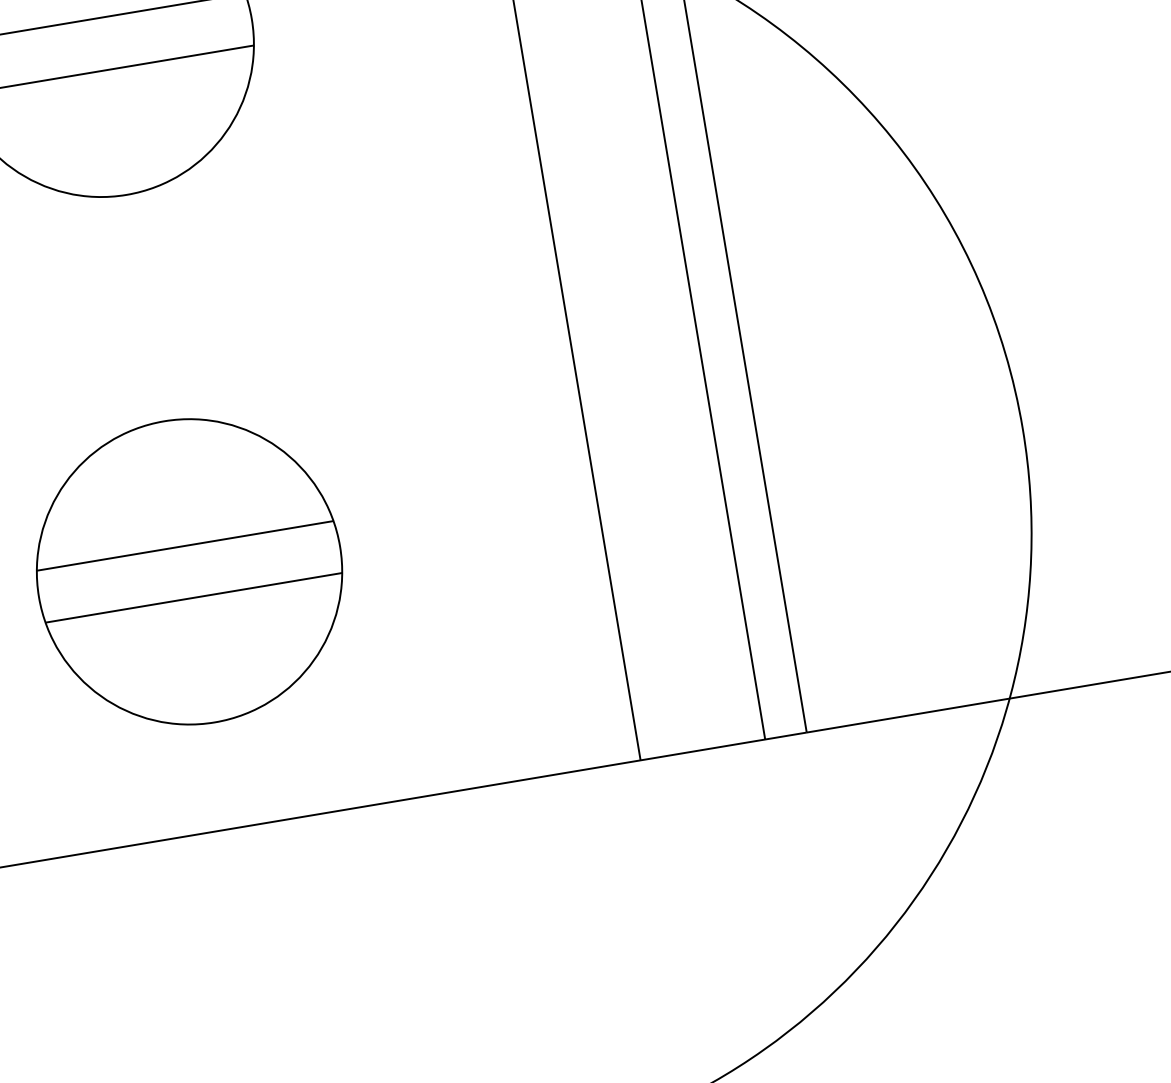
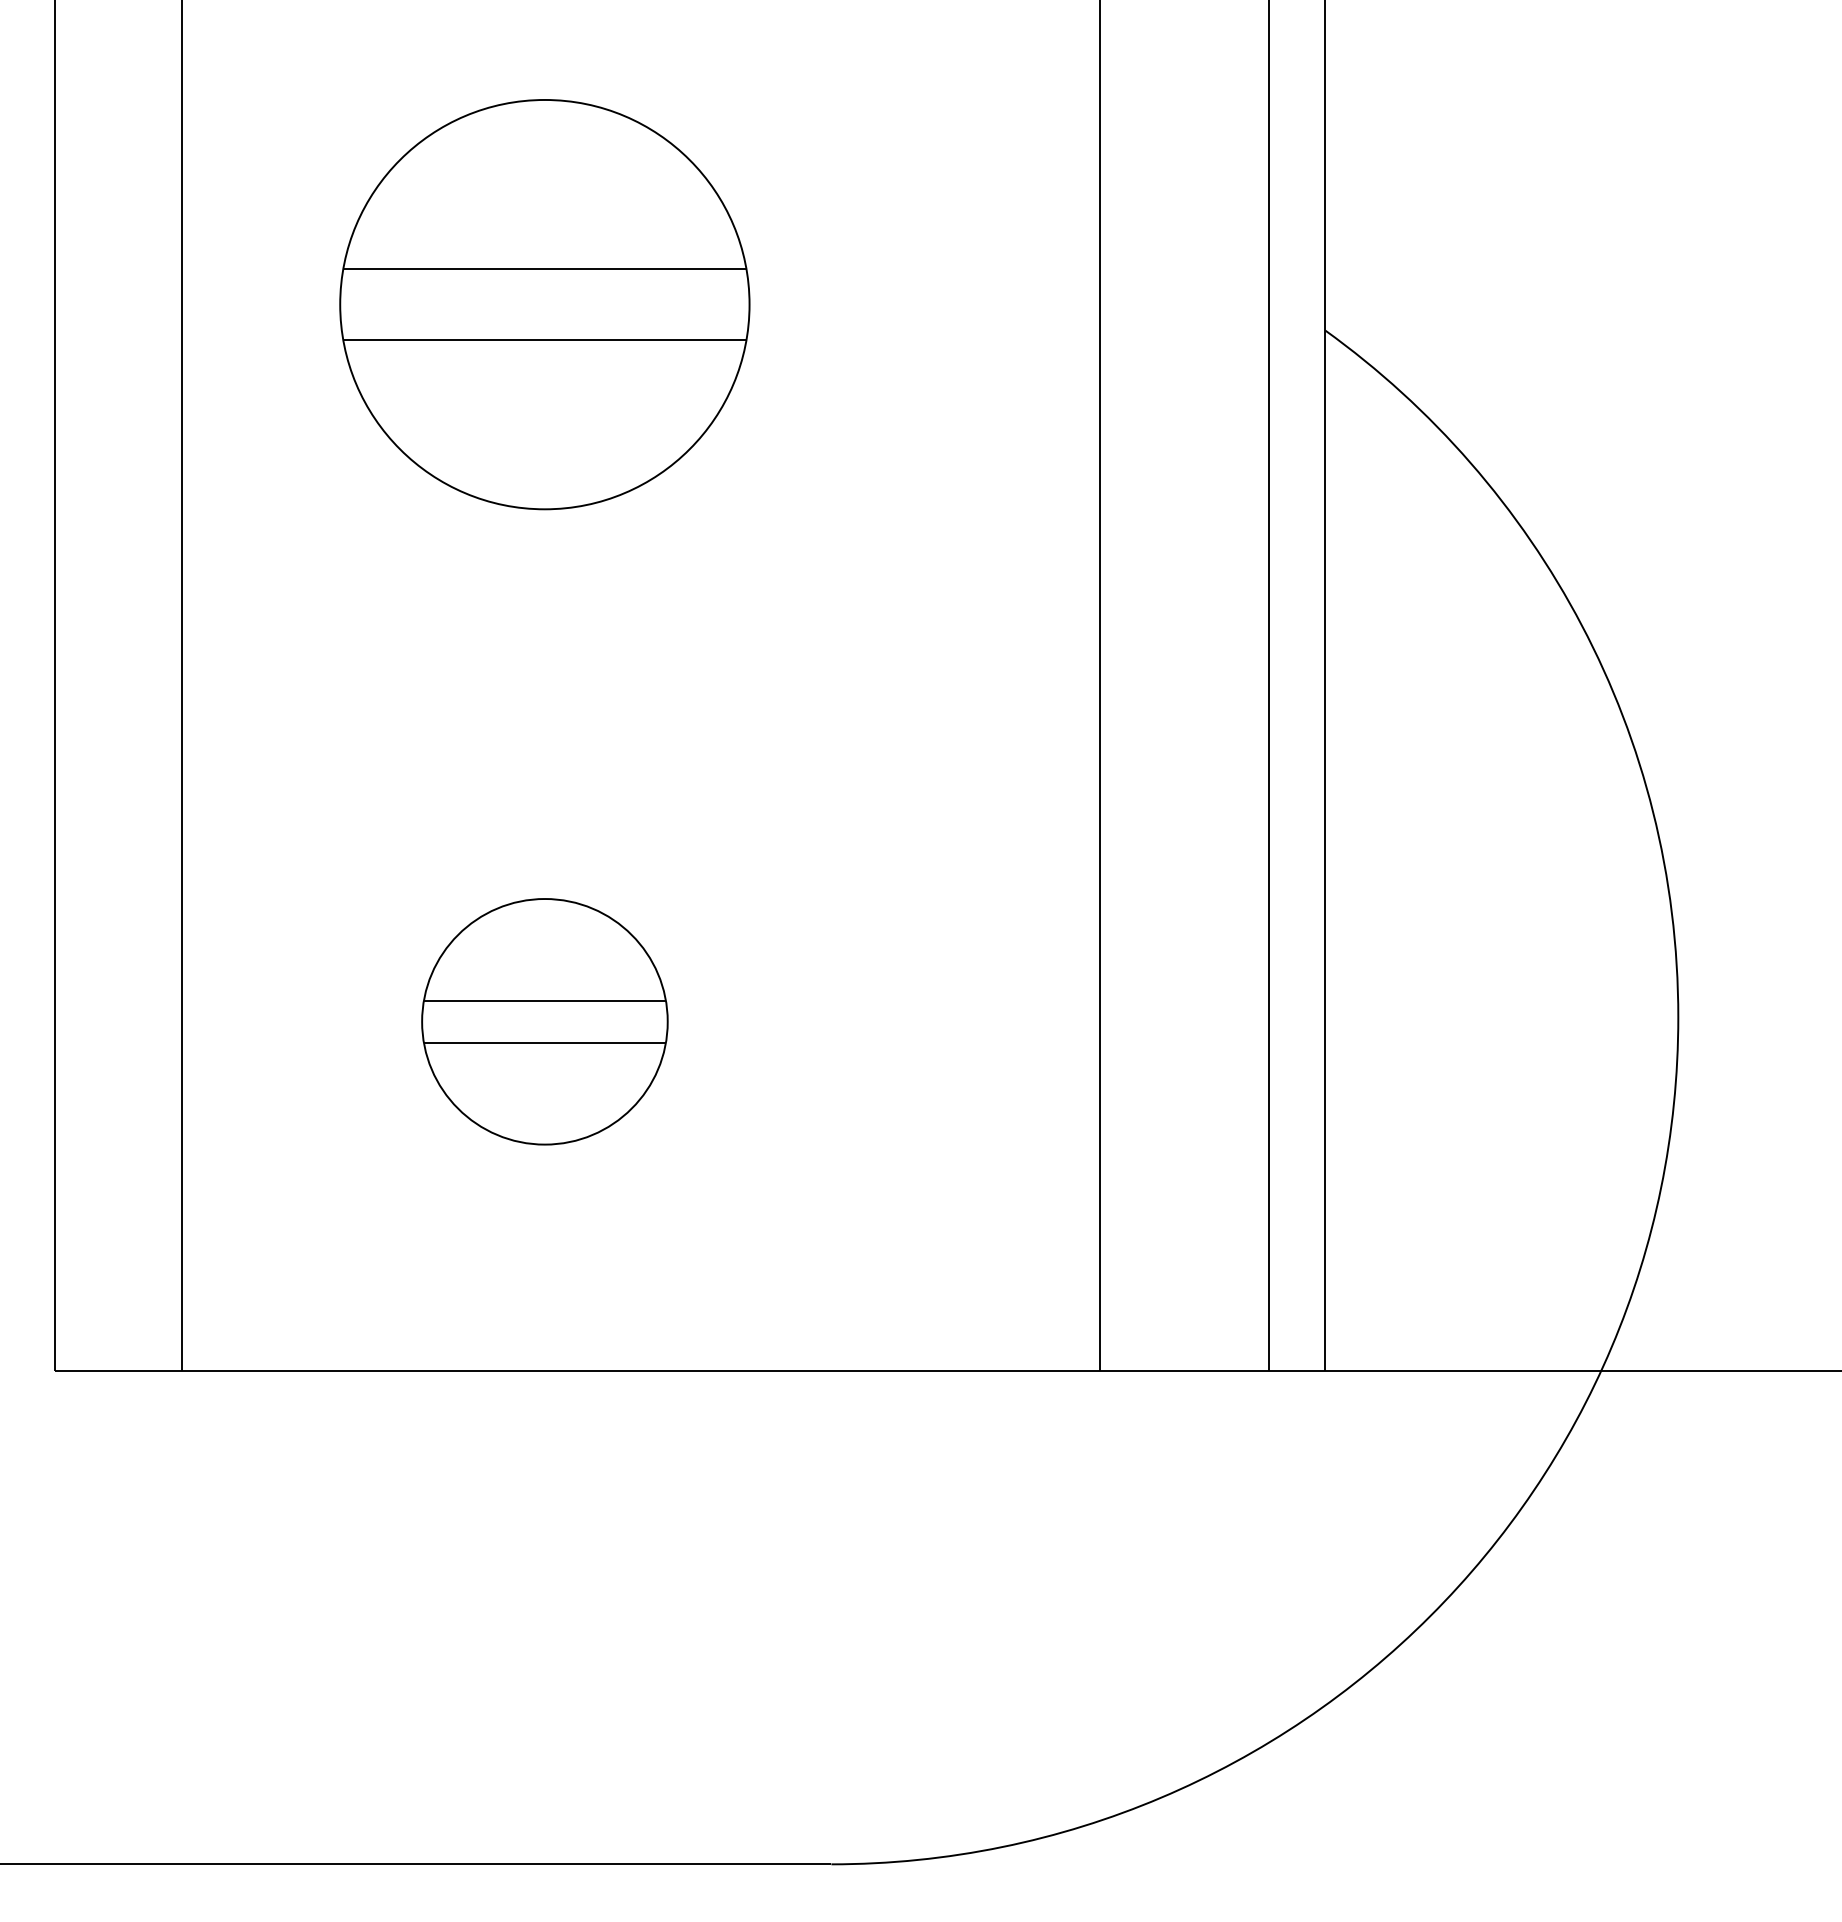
part: (189, 571) -> (544, 1021), size x0.6

